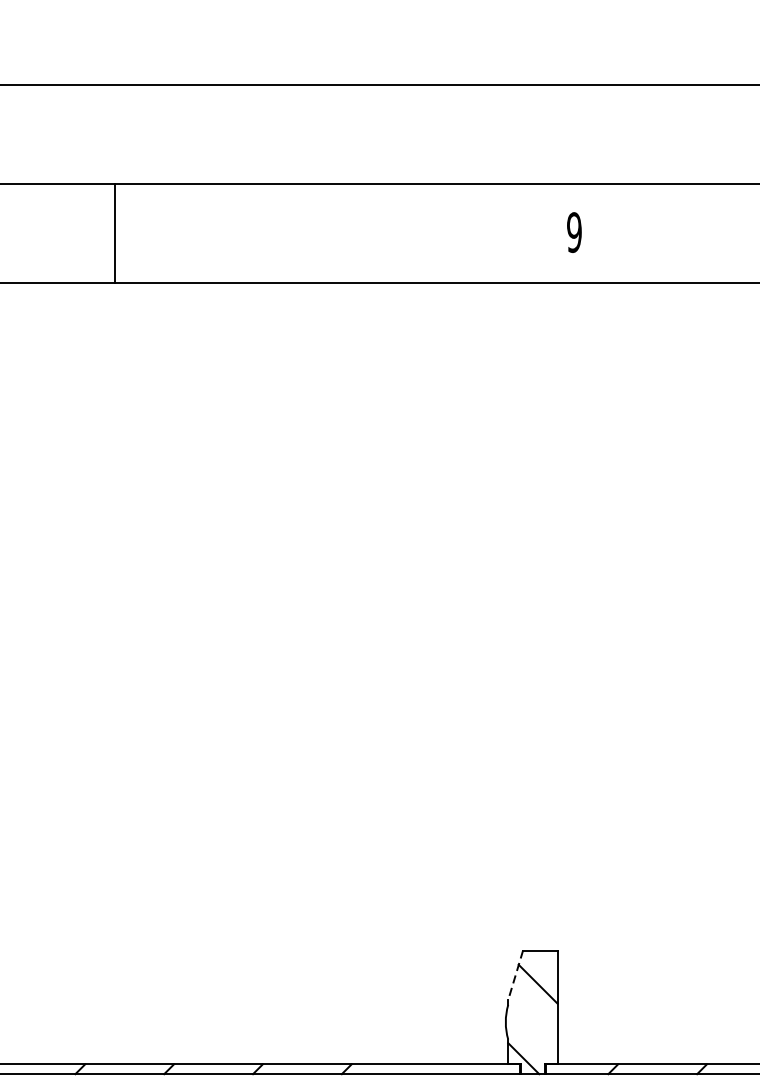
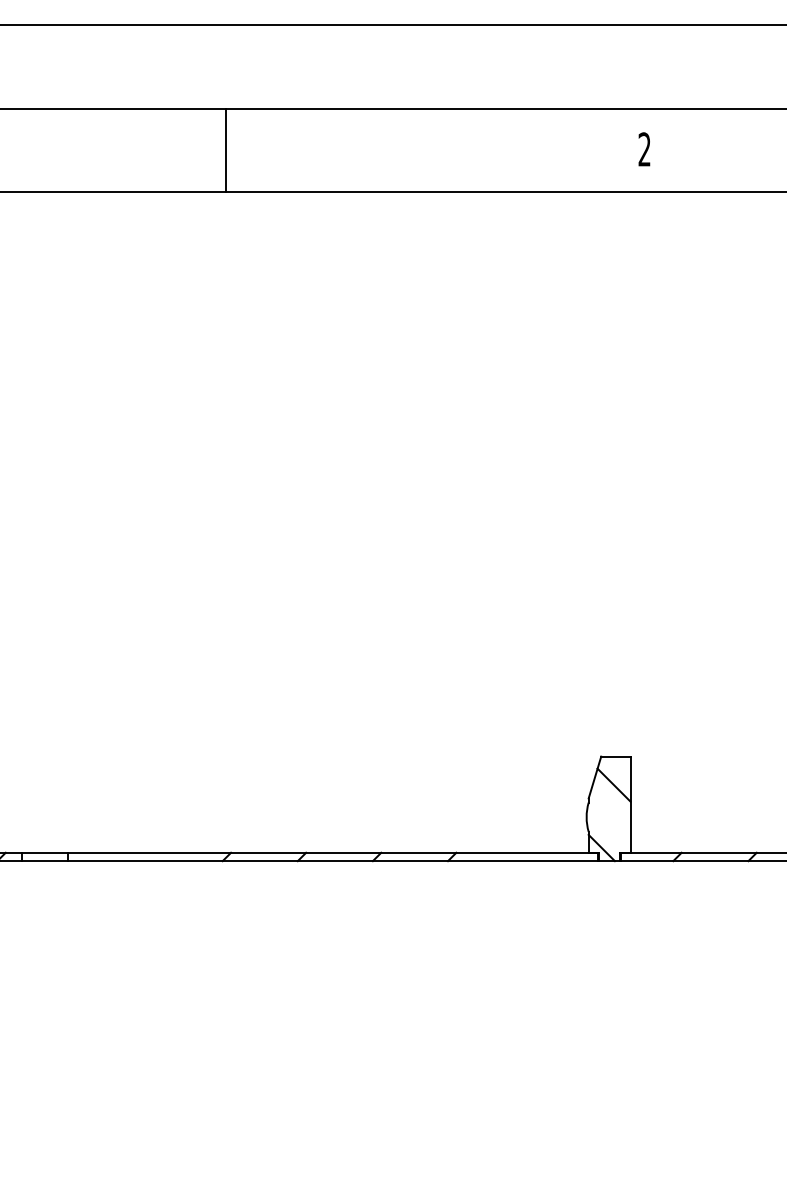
text: (574, 232) -> (644, 149), 9 -> 2
line: (115, 233) -> (226, 150), moved
line: (515, 975) -> (594, 777), dashed -> solid

